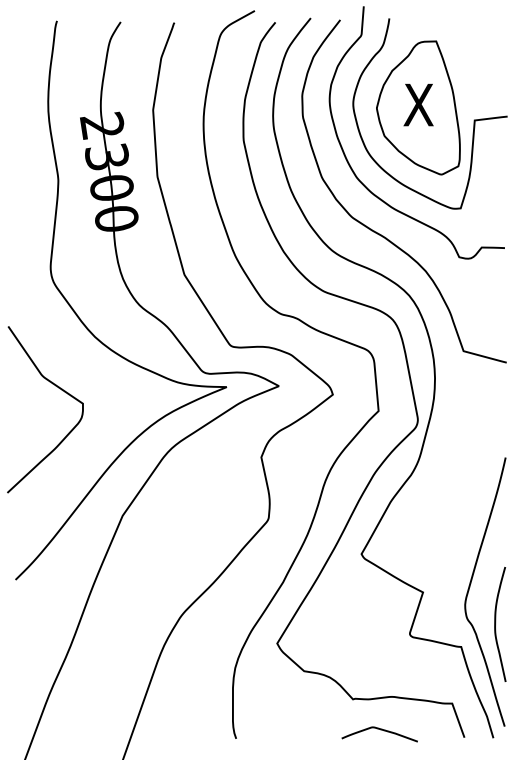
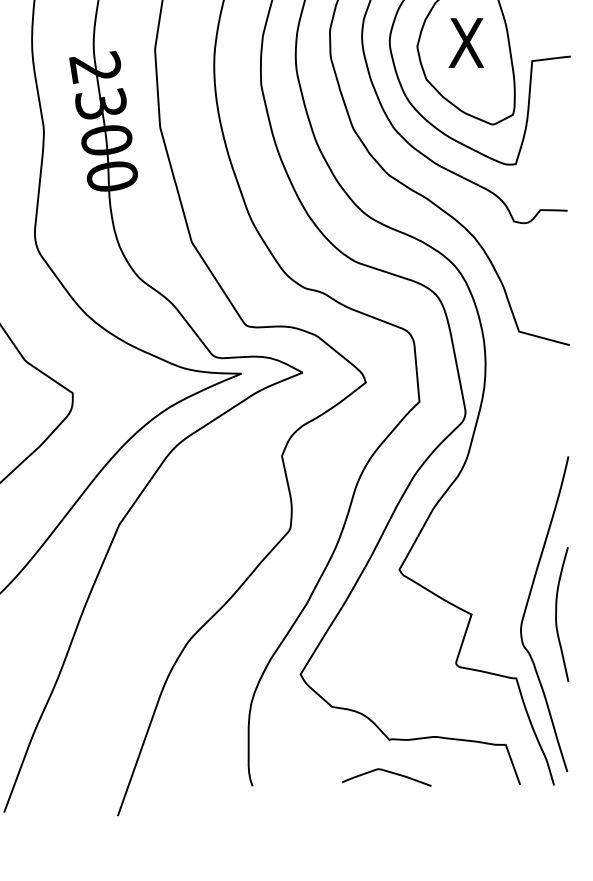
curve: (496, 623) -> (557, 613), moved
curve: (380, 730) -> (387, 772), moved

